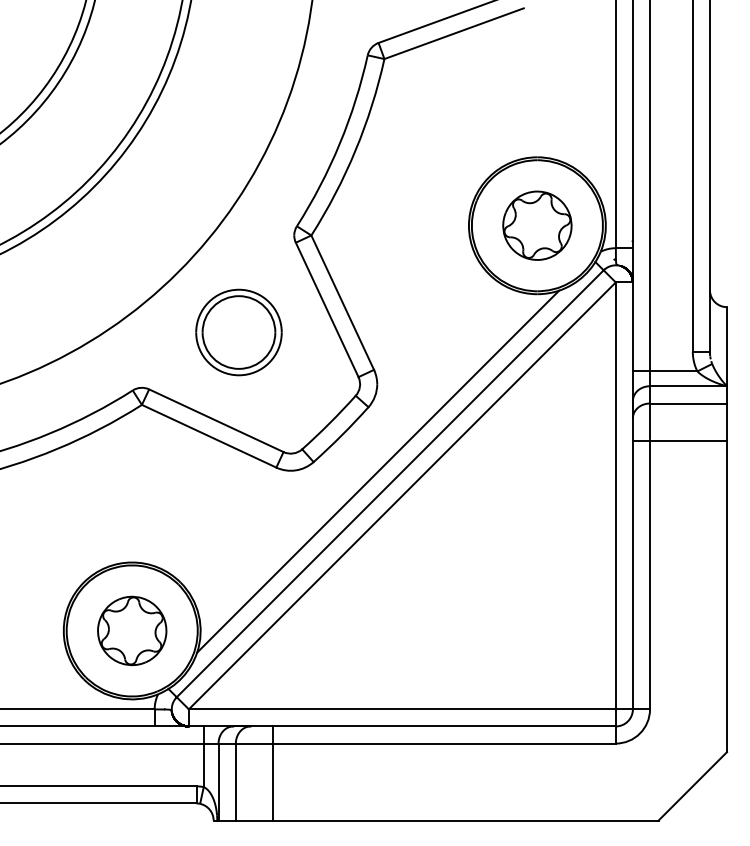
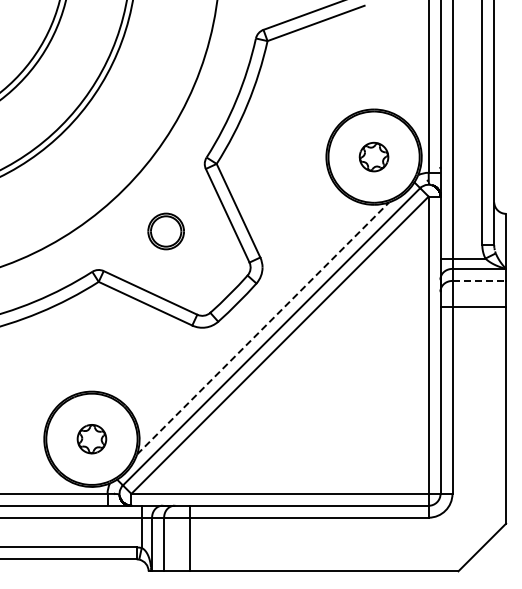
part: (536, 224) -> (373, 156), size x0.6
part: (237, 332) -> (165, 231), size x0.6
line: (688, 402) -> (479, 280), solid -> dashed
line: (378, 471) -> (263, 328), solid -> dashed
part: (131, 629) -> (91, 438), size x0.6

